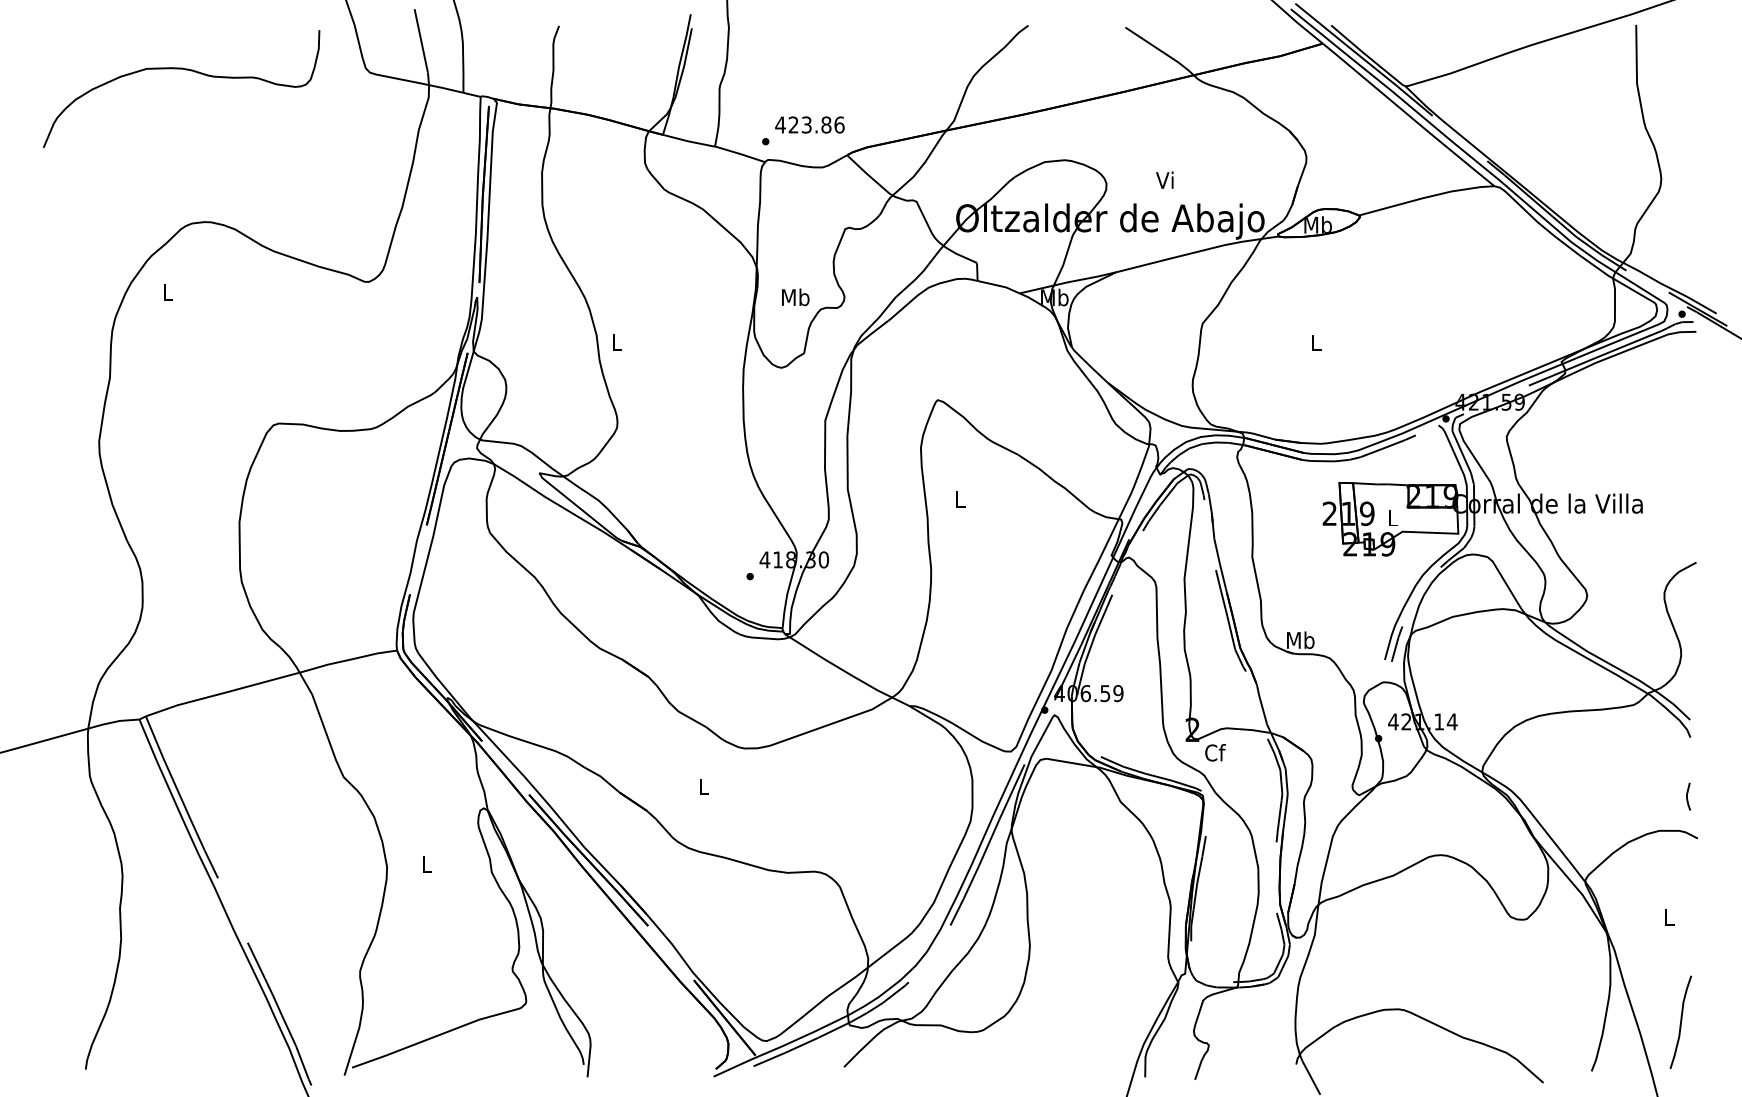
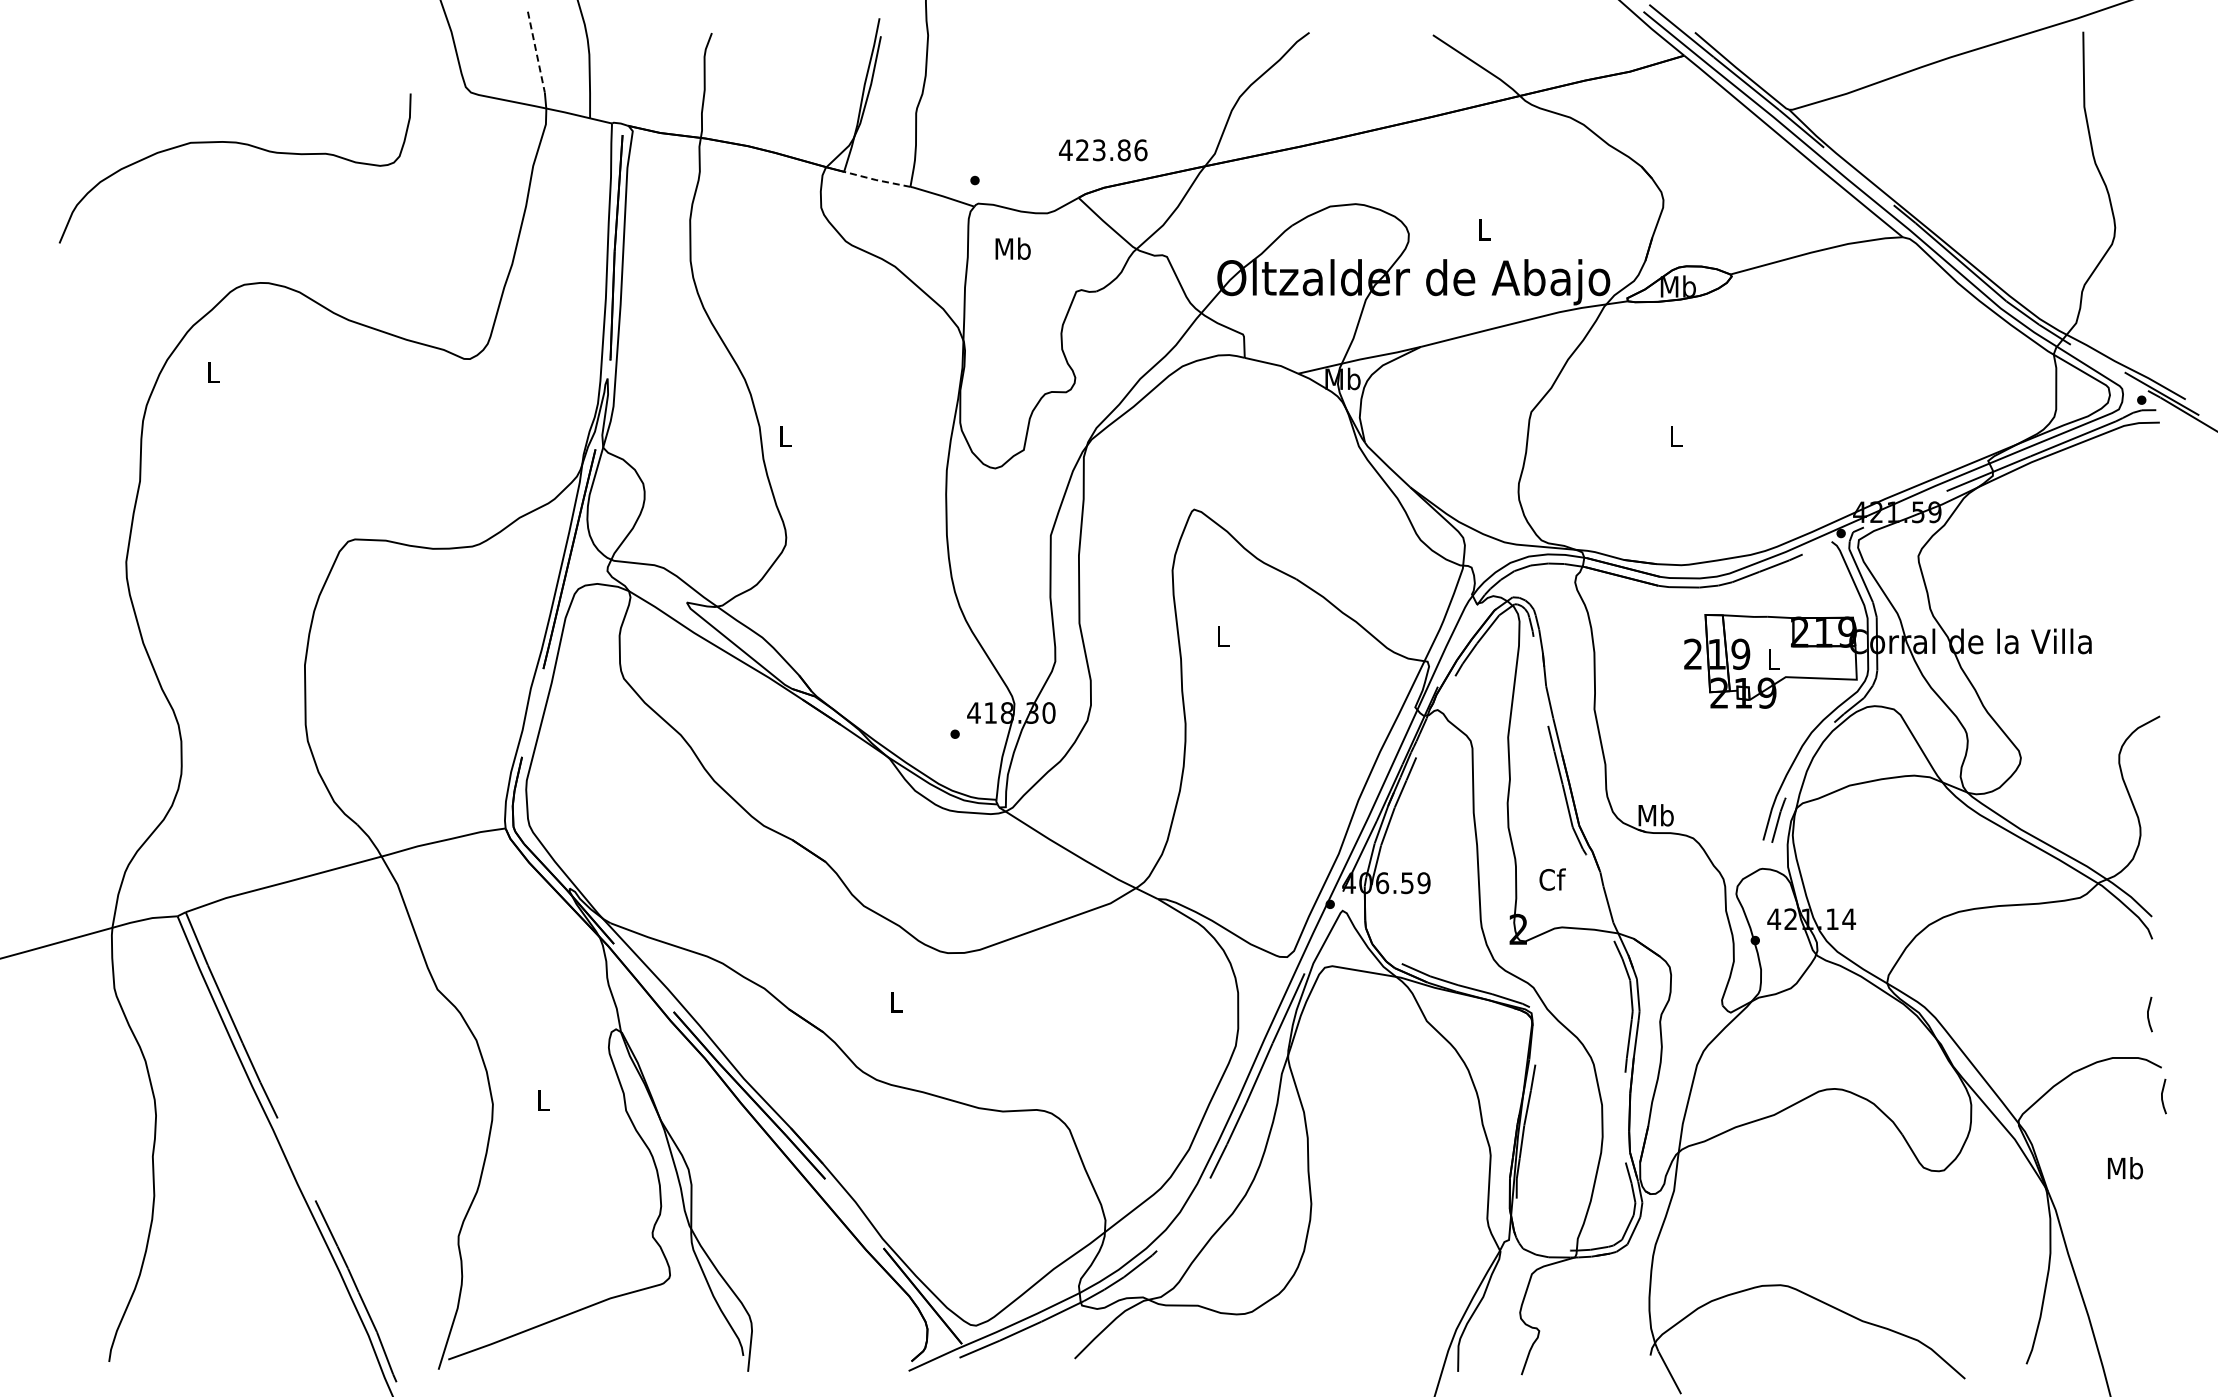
line: (421, 41) -> (536, 52), solid -> dashed
curve: (184, 70) -> (239, 144), moved
text: (810, 125) -> (1103, 150), moved
line: (688, 141) -> (876, 180), solid -> dashed
text: (1164, 180) -> (1482, 229), Vi -> L
text: (795, 297) -> (1012, 248), moved
text: (1215, 752) -> (1552, 879), moved
line: (1698, 861) -> (2162, 1096), added
text: (1669, 917) -> (2125, 1168), L -> Mb
curve: (1681, 1022) -> (2140, 1301), removed

